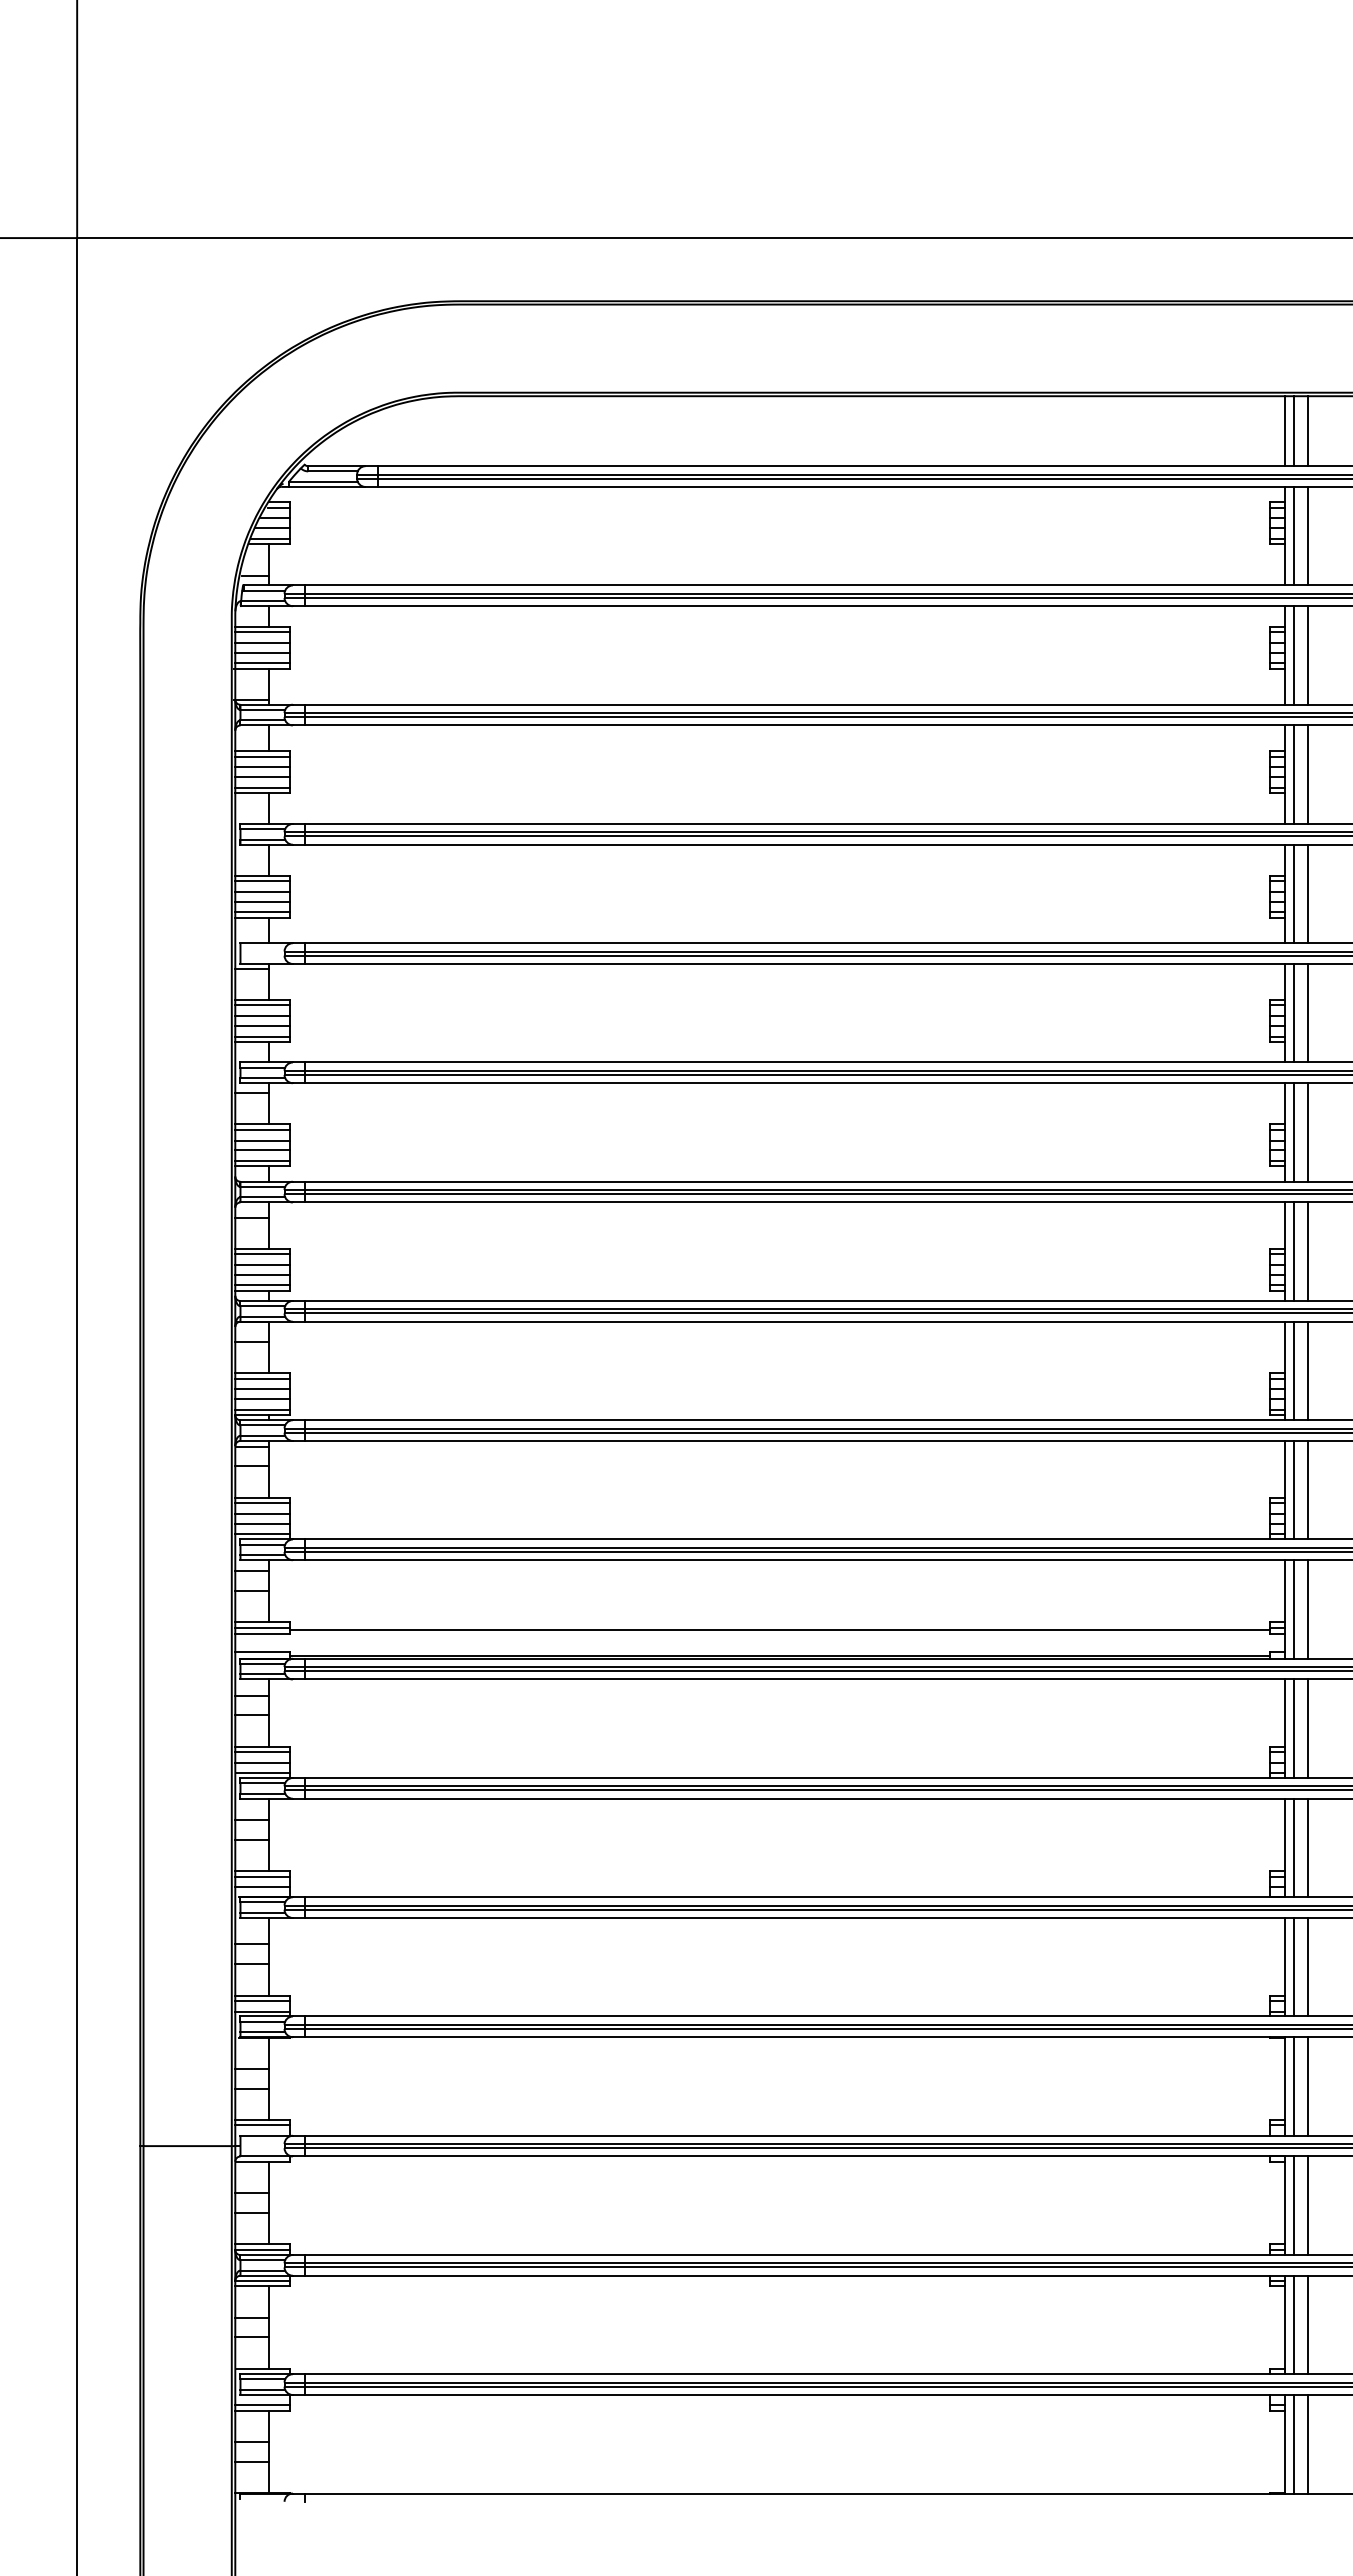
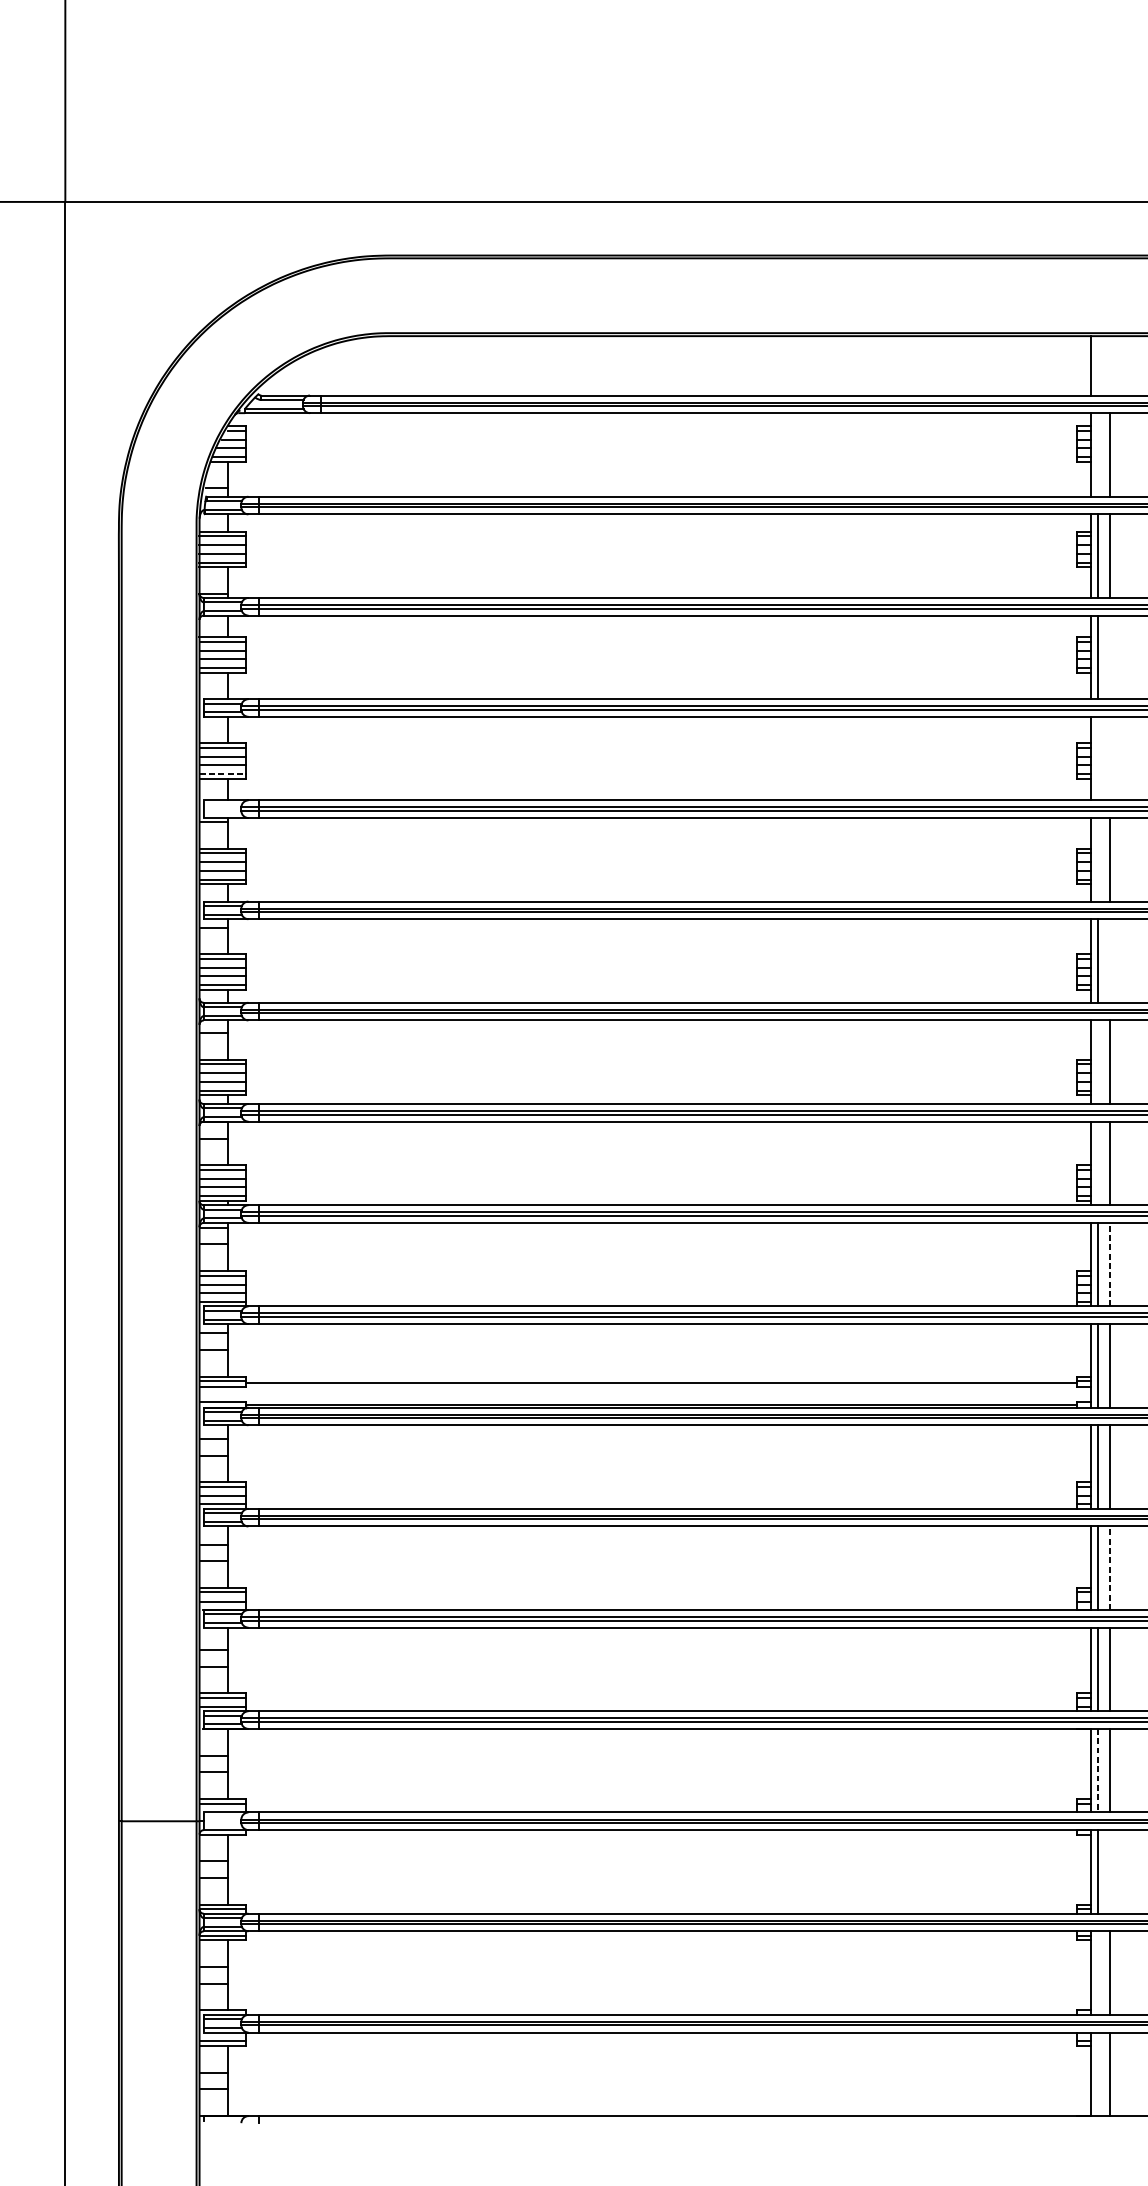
line: (1293, 431) -> (1097, 366), removed
line: (1308, 431) -> (1110, 366), removed
line: (1293, 535) -> (1097, 454), removed
line: (1308, 774) -> (1110, 657), removed
line: (1293, 893) -> (1097, 758), removed
line: (1308, 893) -> (1110, 758), removed
line: (263, 912) -> (223, 774), solid -> dashed
line: (1293, 1012) -> (1097, 859), removed
line: (1308, 1132) -> (1110, 961), removed
line: (1293, 1251) -> (1097, 1062), removed
line: (1293, 1370) -> (1097, 1163), removed
line: (1308, 1489) -> (1110, 1264), solid -> dashed
line: (1308, 1847) -> (1110, 1567), solid -> dashed
line: (1293, 2086) -> (1097, 1770), solid -> dashed
line: (1308, 2205) -> (1110, 1871), removed
line: (1293, 2324) -> (1097, 1972), removed
line: (1293, 2443) -> (1097, 2073), removed

